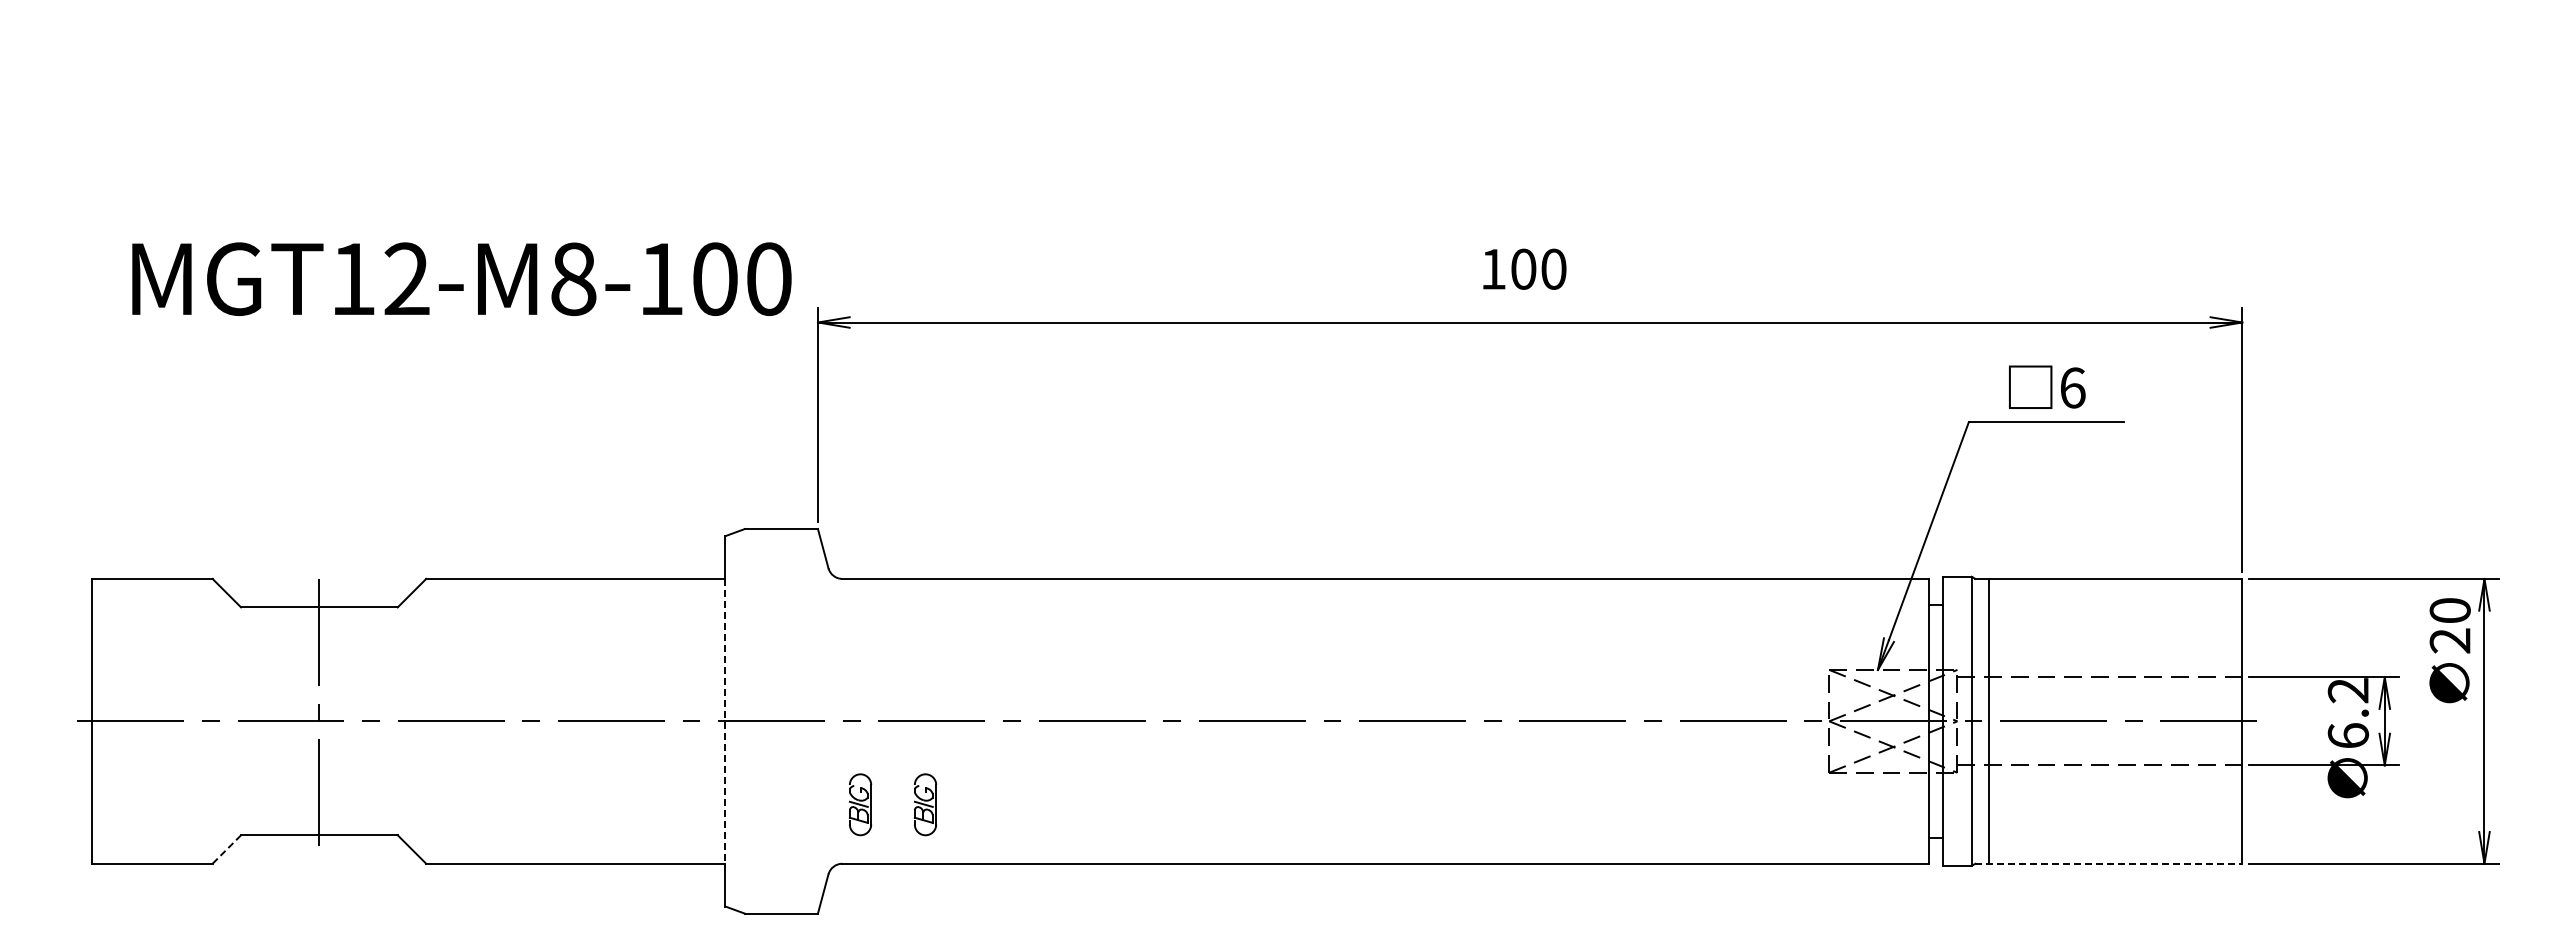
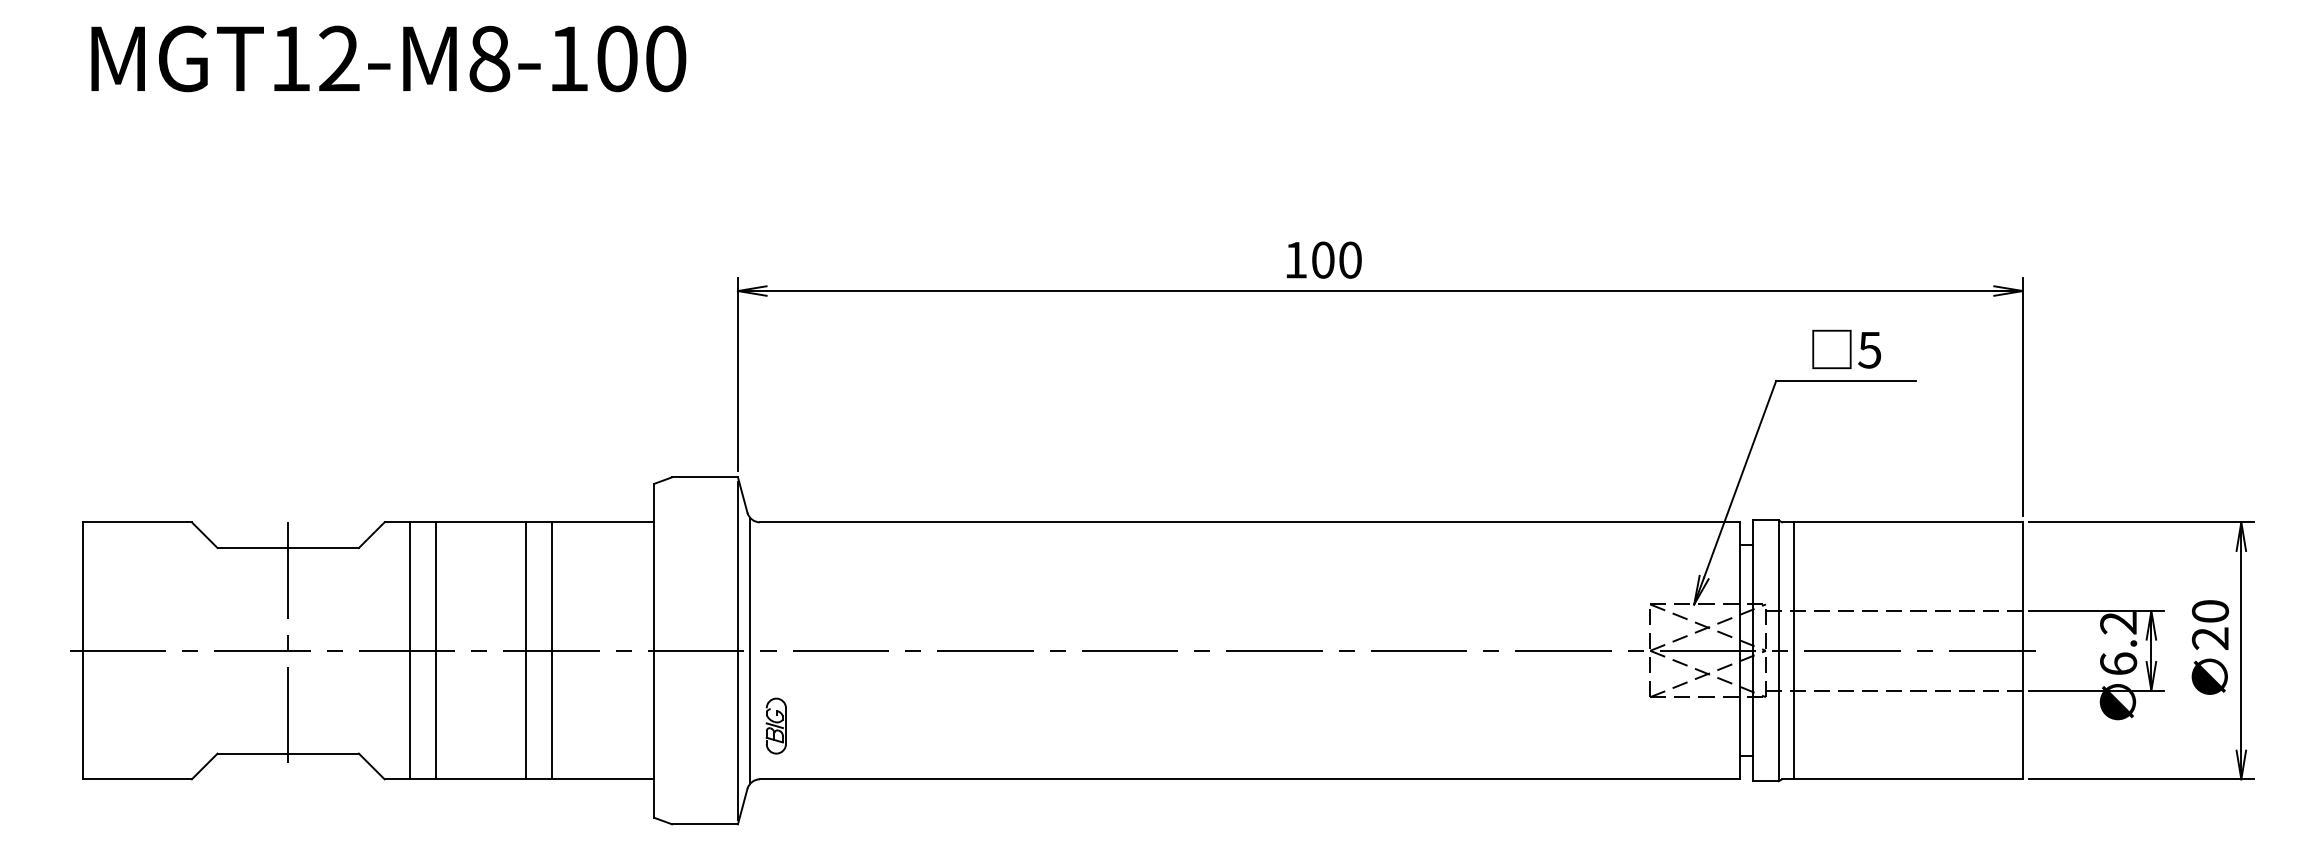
text: (1524, 268) -> (1323, 259), moved
text: (461, 278) -> (388, 58), moved
text: (2072, 387) -> (1869, 349), 6 -> 5
text: (2449, 650) -> (2209, 647), moved
line: (454, 720) -> (410, 650), added
line: (483, 720) -> (436, 650), added
line: (582, 720) -> (525, 650), added
line: (611, 720) -> (551, 650), added
line: (831, 720) -> (750, 650), added
line: (725, 721) -> (654, 650), dashed -> solid
line: (817, 721) -> (737, 650), added
part: (925, 804) -> (834, 725), removed
line: (226, 849) -> (204, 766), dashed -> solid
line: (2109, 863) -> (1903, 779), dashed -> solid

